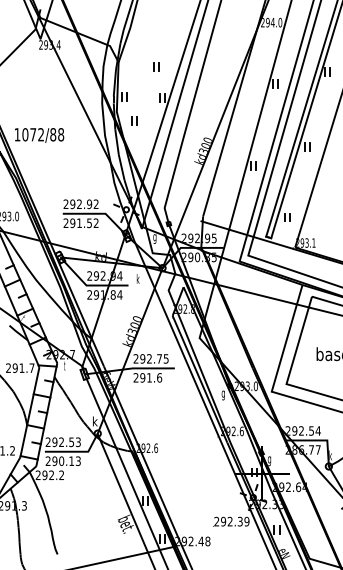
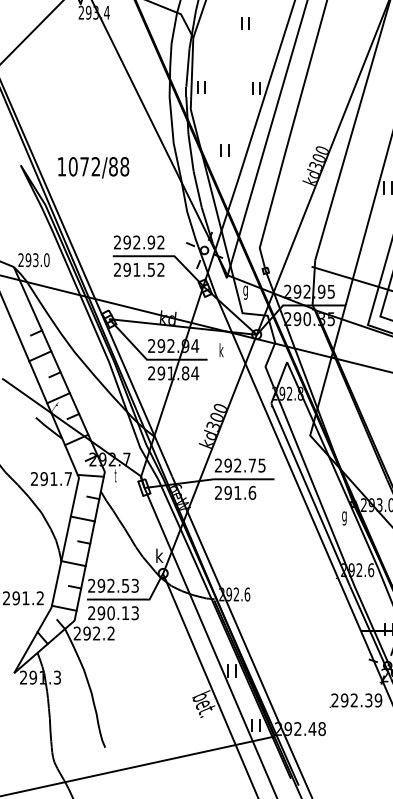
part: (156, 66) -> (245, 22), moved
part: (134, 120) -> (224, 150), moved
text: (39, 135) -> (93, 167), moved

